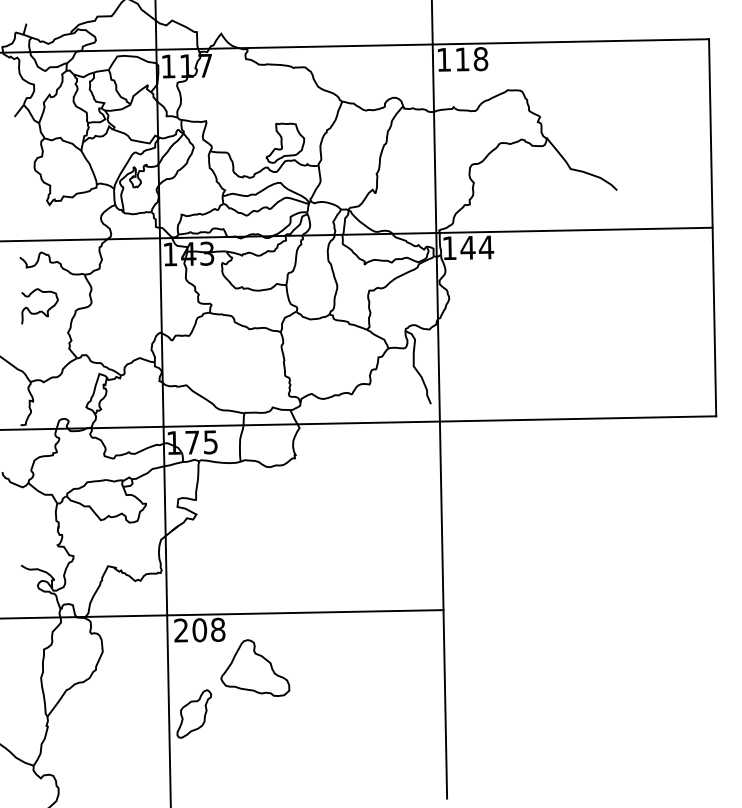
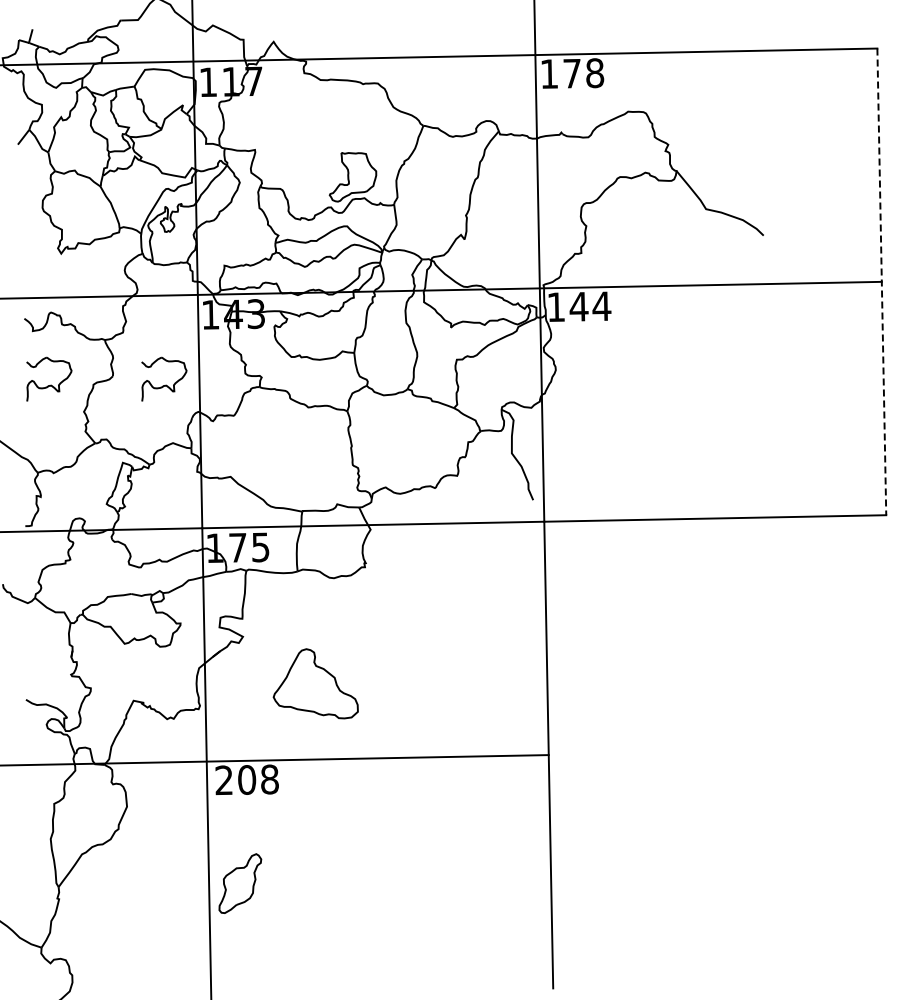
text: (461, 59) -> (571, 73), 118 -> 178
line: (712, 228) -> (881, 282), solid -> dashed
part: (133, 310) -> (165, 384), added
part: (255, 667) -> (315, 683), moved

